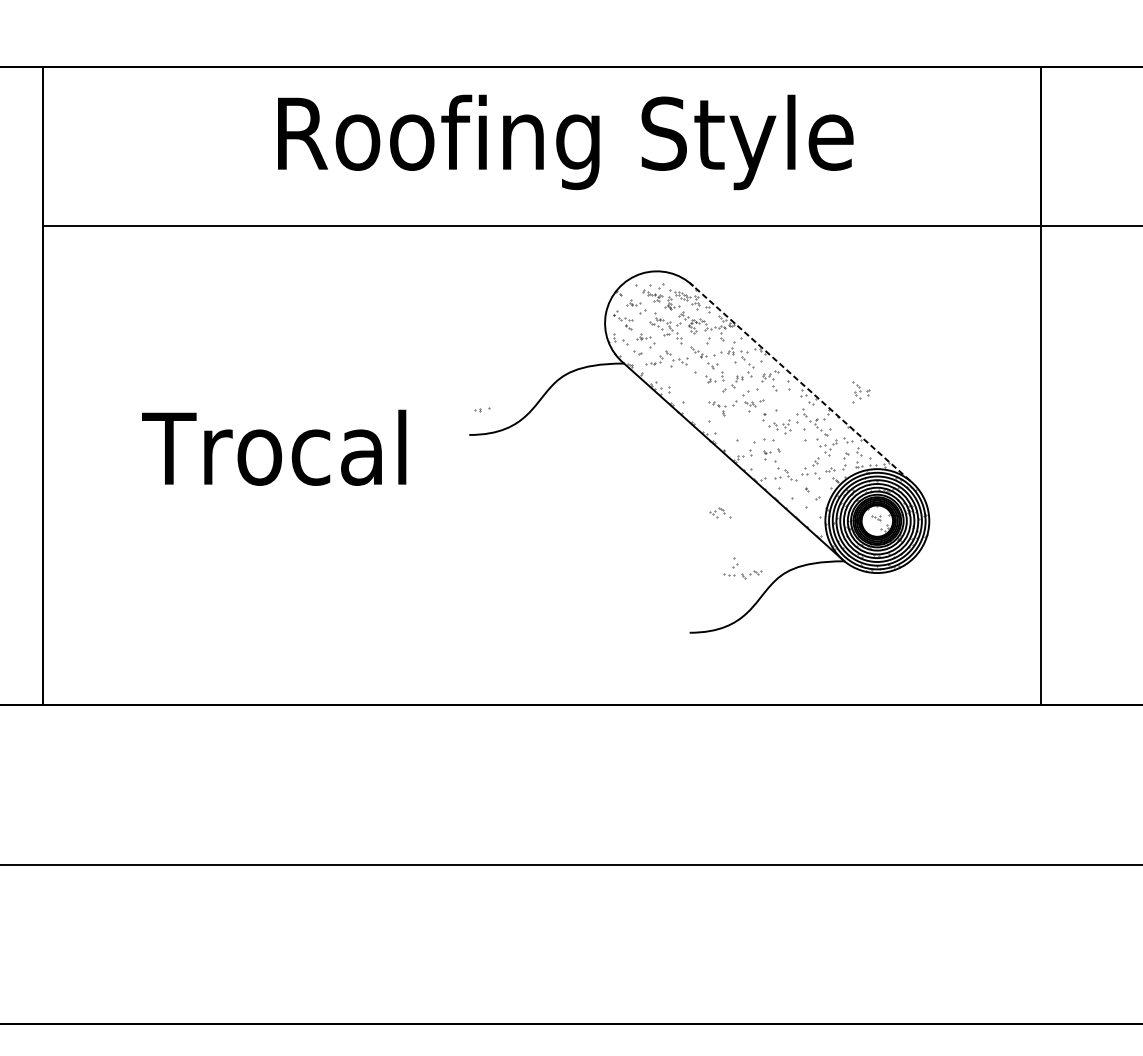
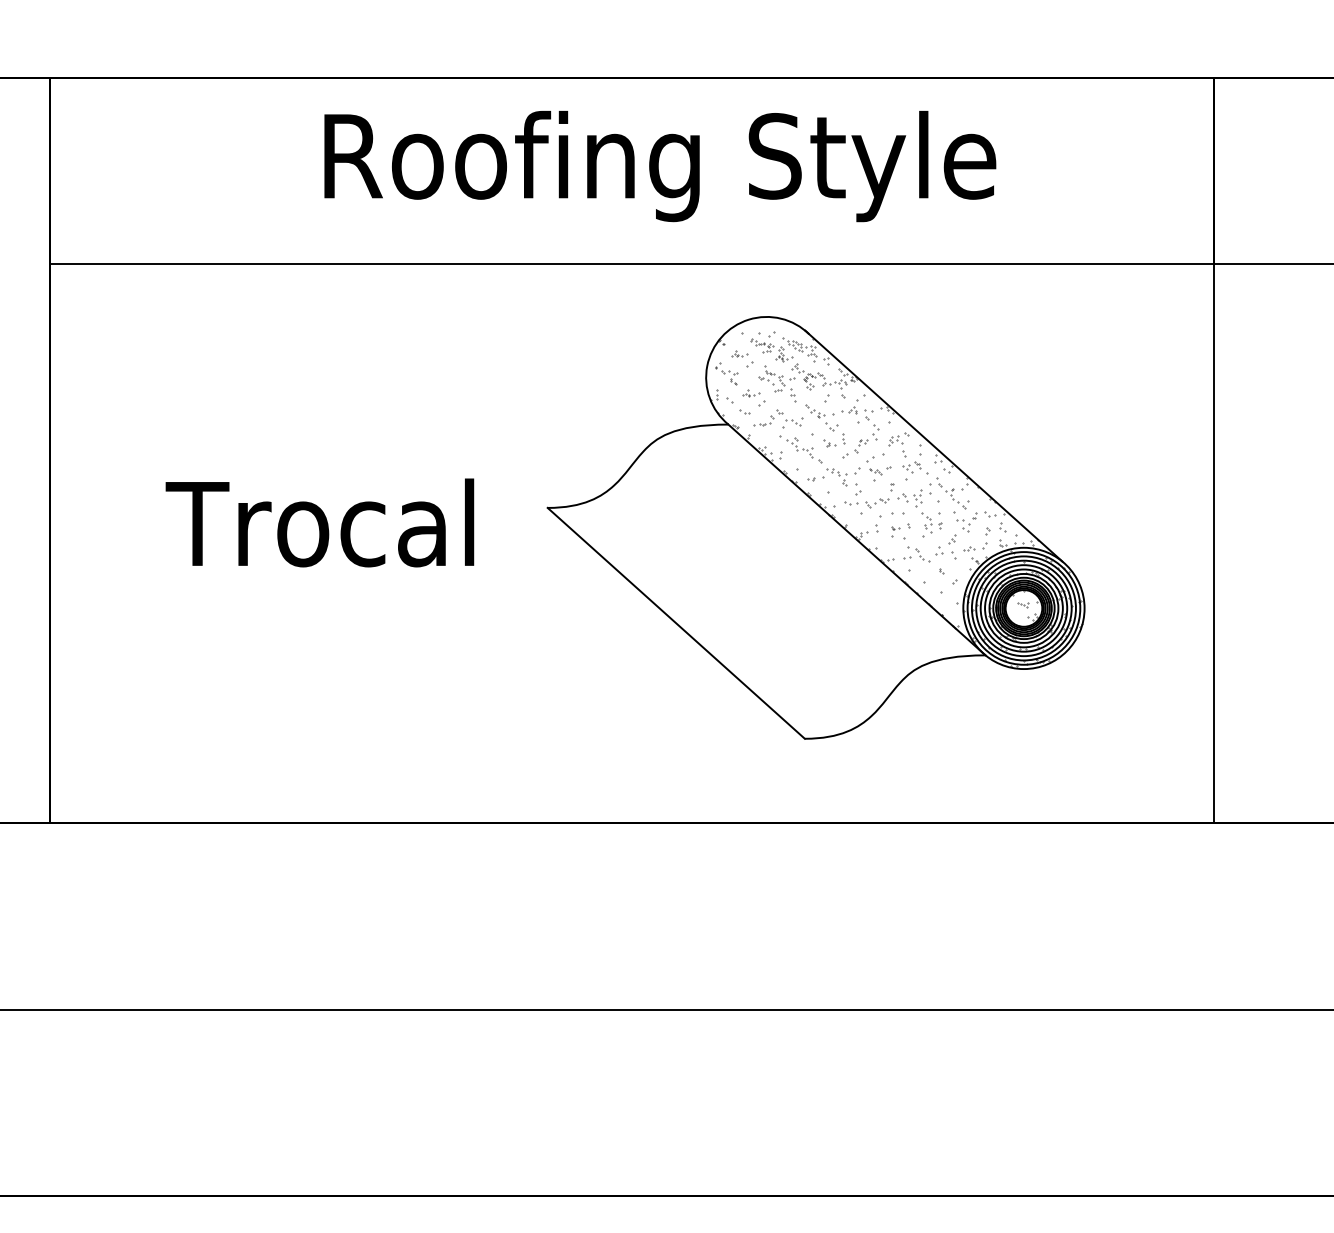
line: (799, 382) -> (933, 446), dashed -> solid
part: (685, 384) -> (800, 449), added
part: (860, 391) -> (931, 524), moved
part: (481, 409) -> (815, 478), moved
part: (720, 512) -> (915, 467), moved
line: (578, 533) -> (675, 622), added
part: (742, 568) -> (866, 495), moved

